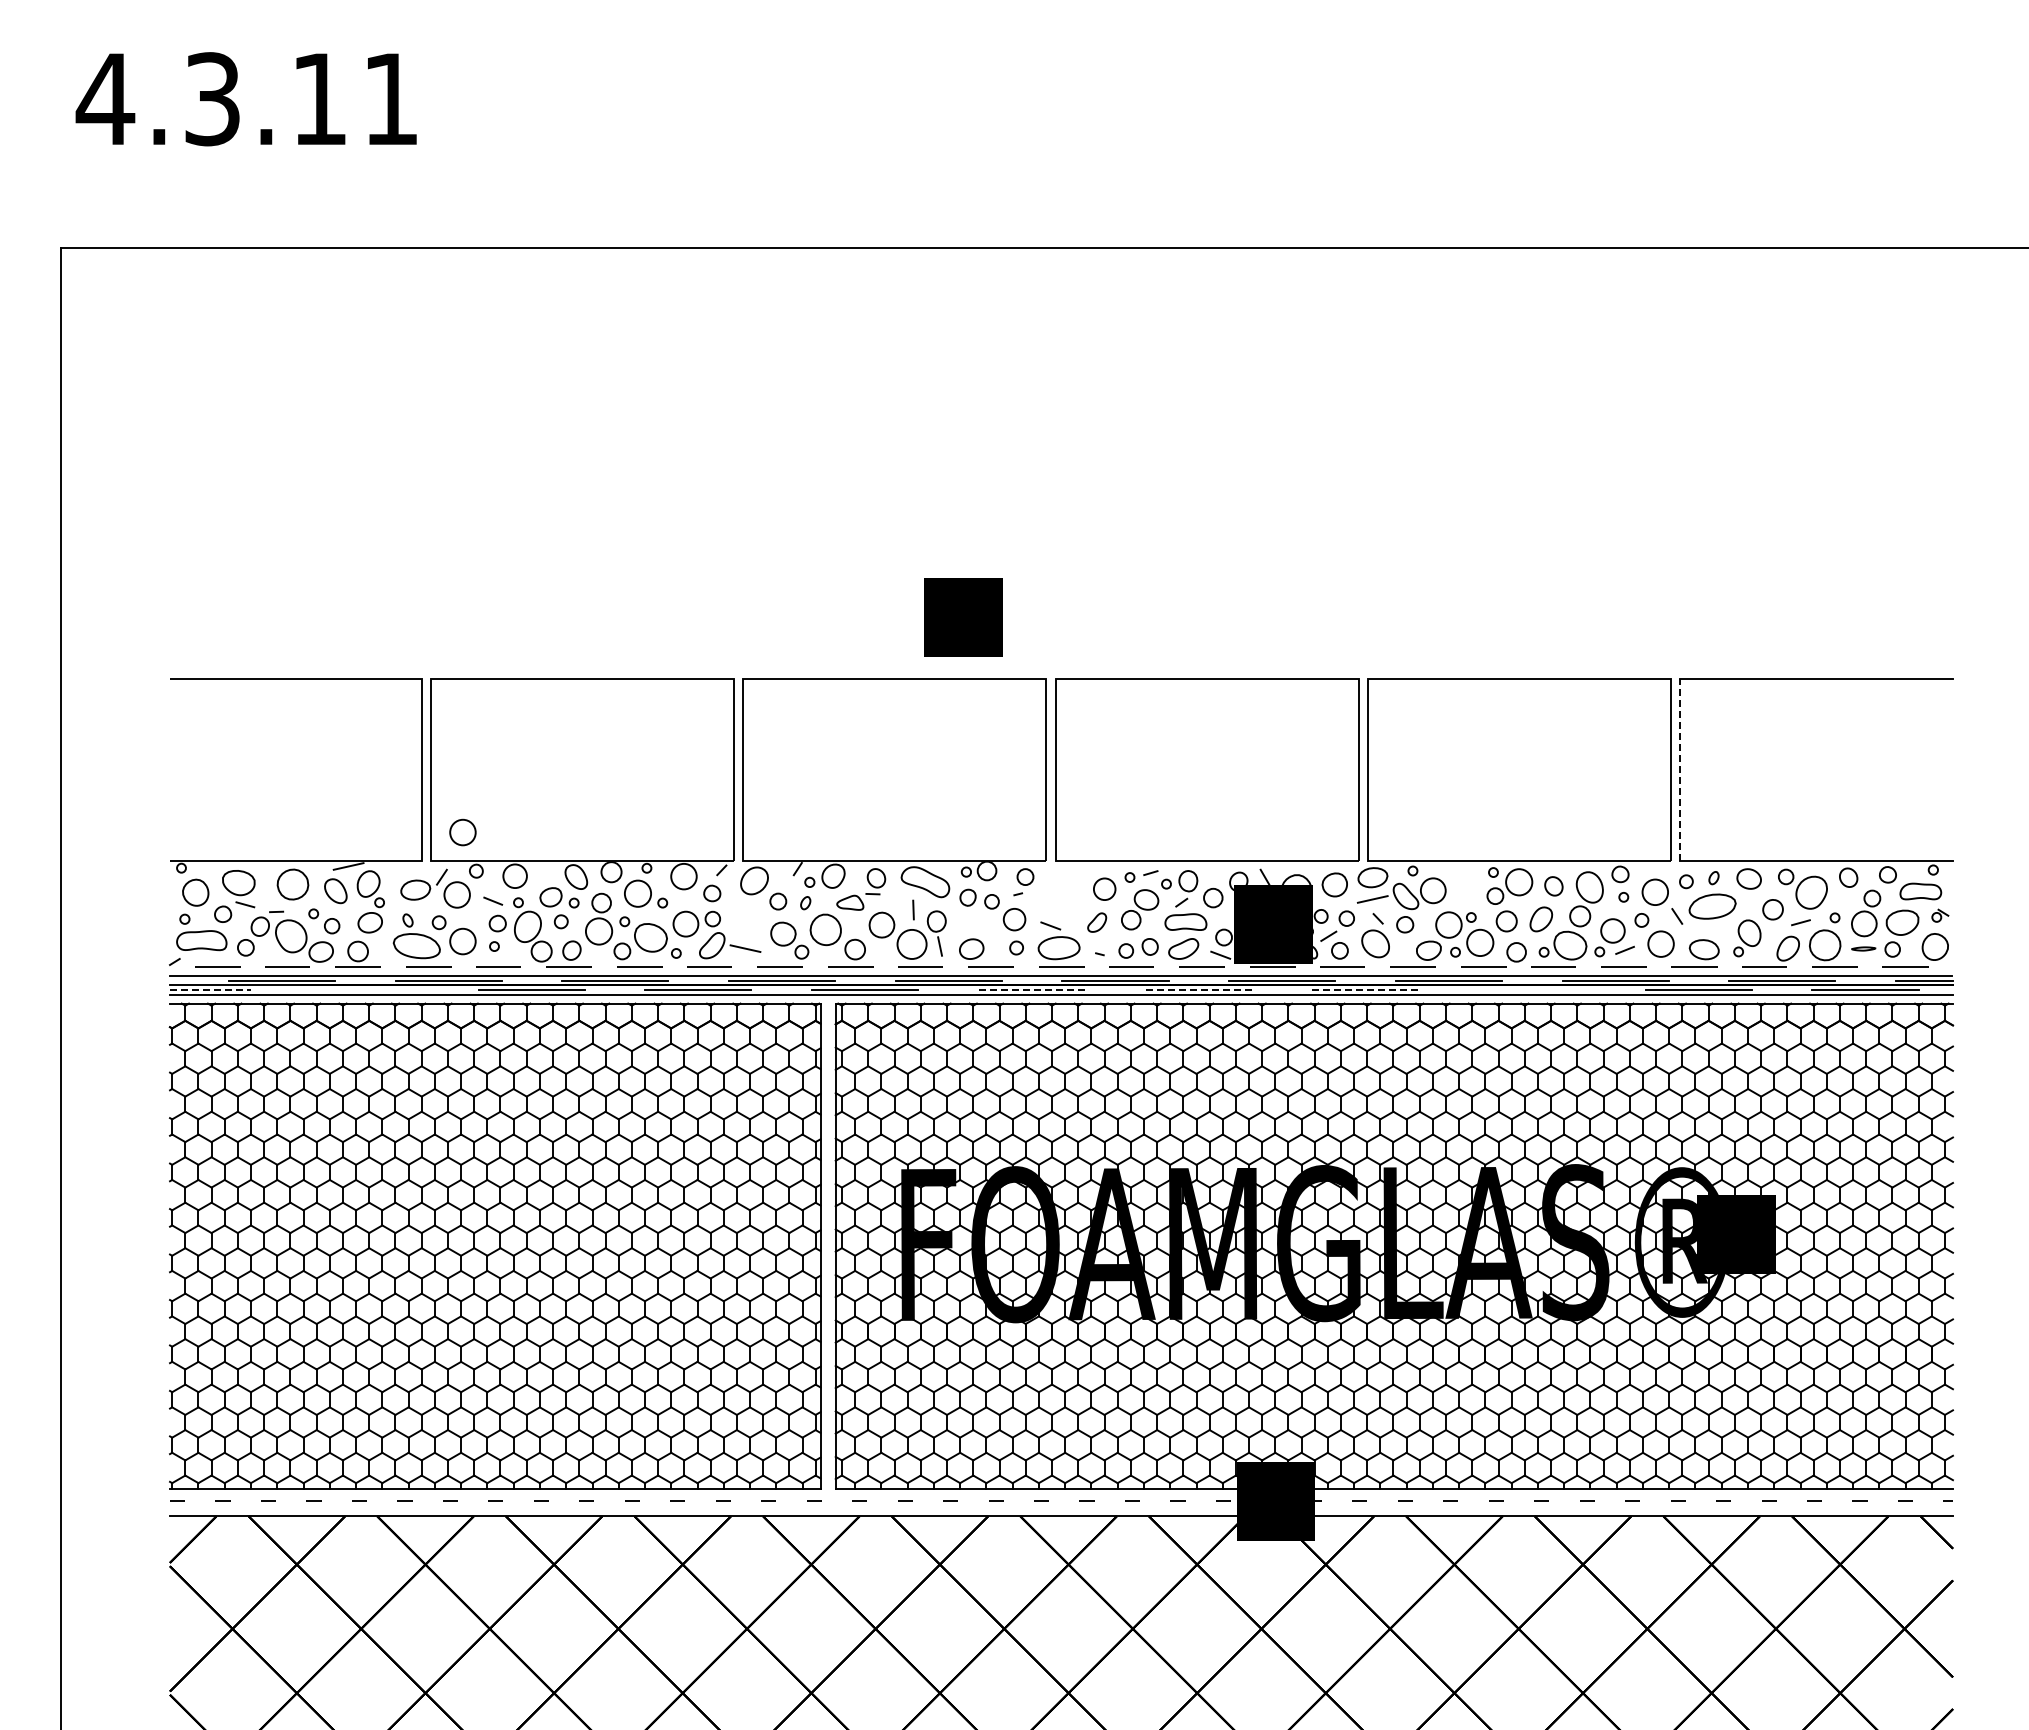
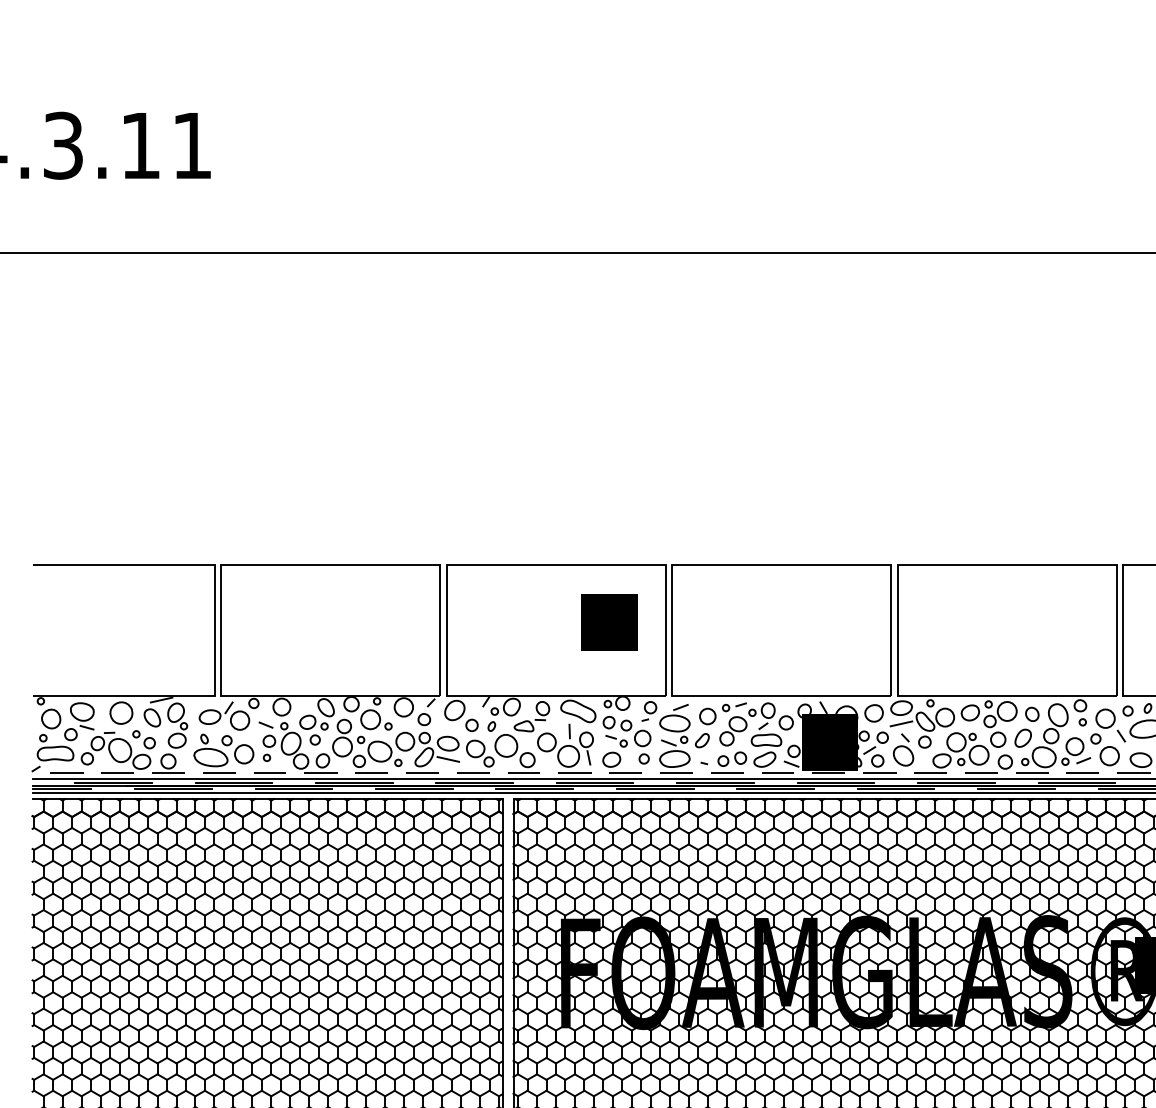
text: (963, 617) -> (610, 622), moved
line: (1680, 770) -> (1123, 630), dashed -> solid
circle: (462, 832) -> (243, 675), removed
part: (1468, 884) -> (970, 713), added
part: (1058, 899) -> (674, 723), added
part: (978, 923) -> (616, 741), added
part: (744, 926) -> (447, 743), added
line: (210, 989) -> (61, 788), dashed -> solid
line: (364, 989) -> (173, 788), added
line: (1032, 989) -> (655, 788), dashed -> solid
line: (1199, 989) -> (776, 788), dashed -> solid
line: (1365, 989) -> (896, 788), dashed -> solid
line: (1531, 989) -> (1016, 788), added

